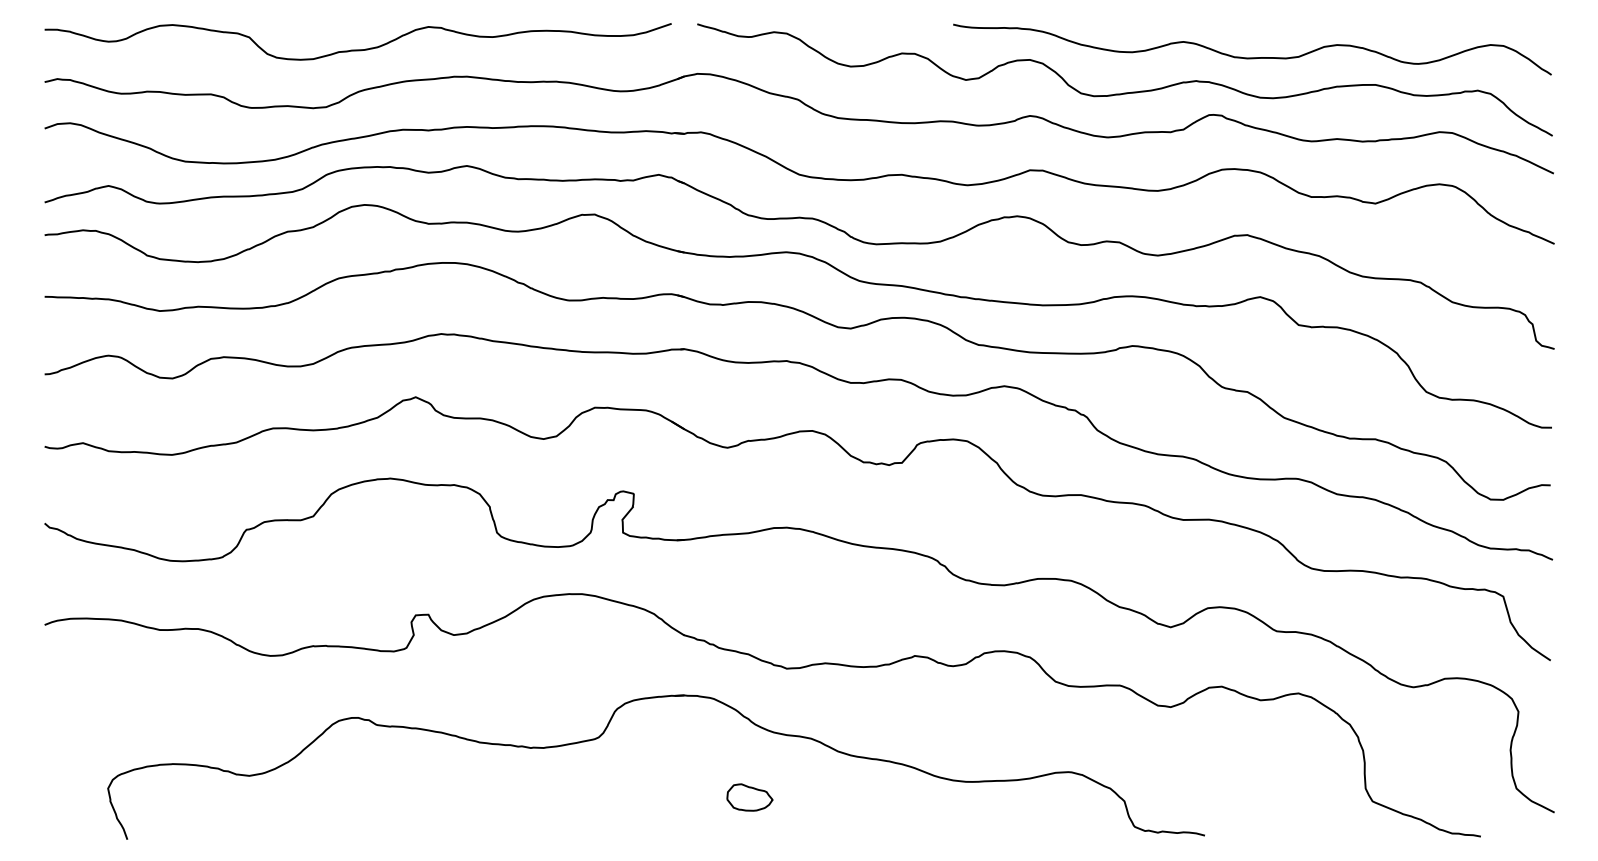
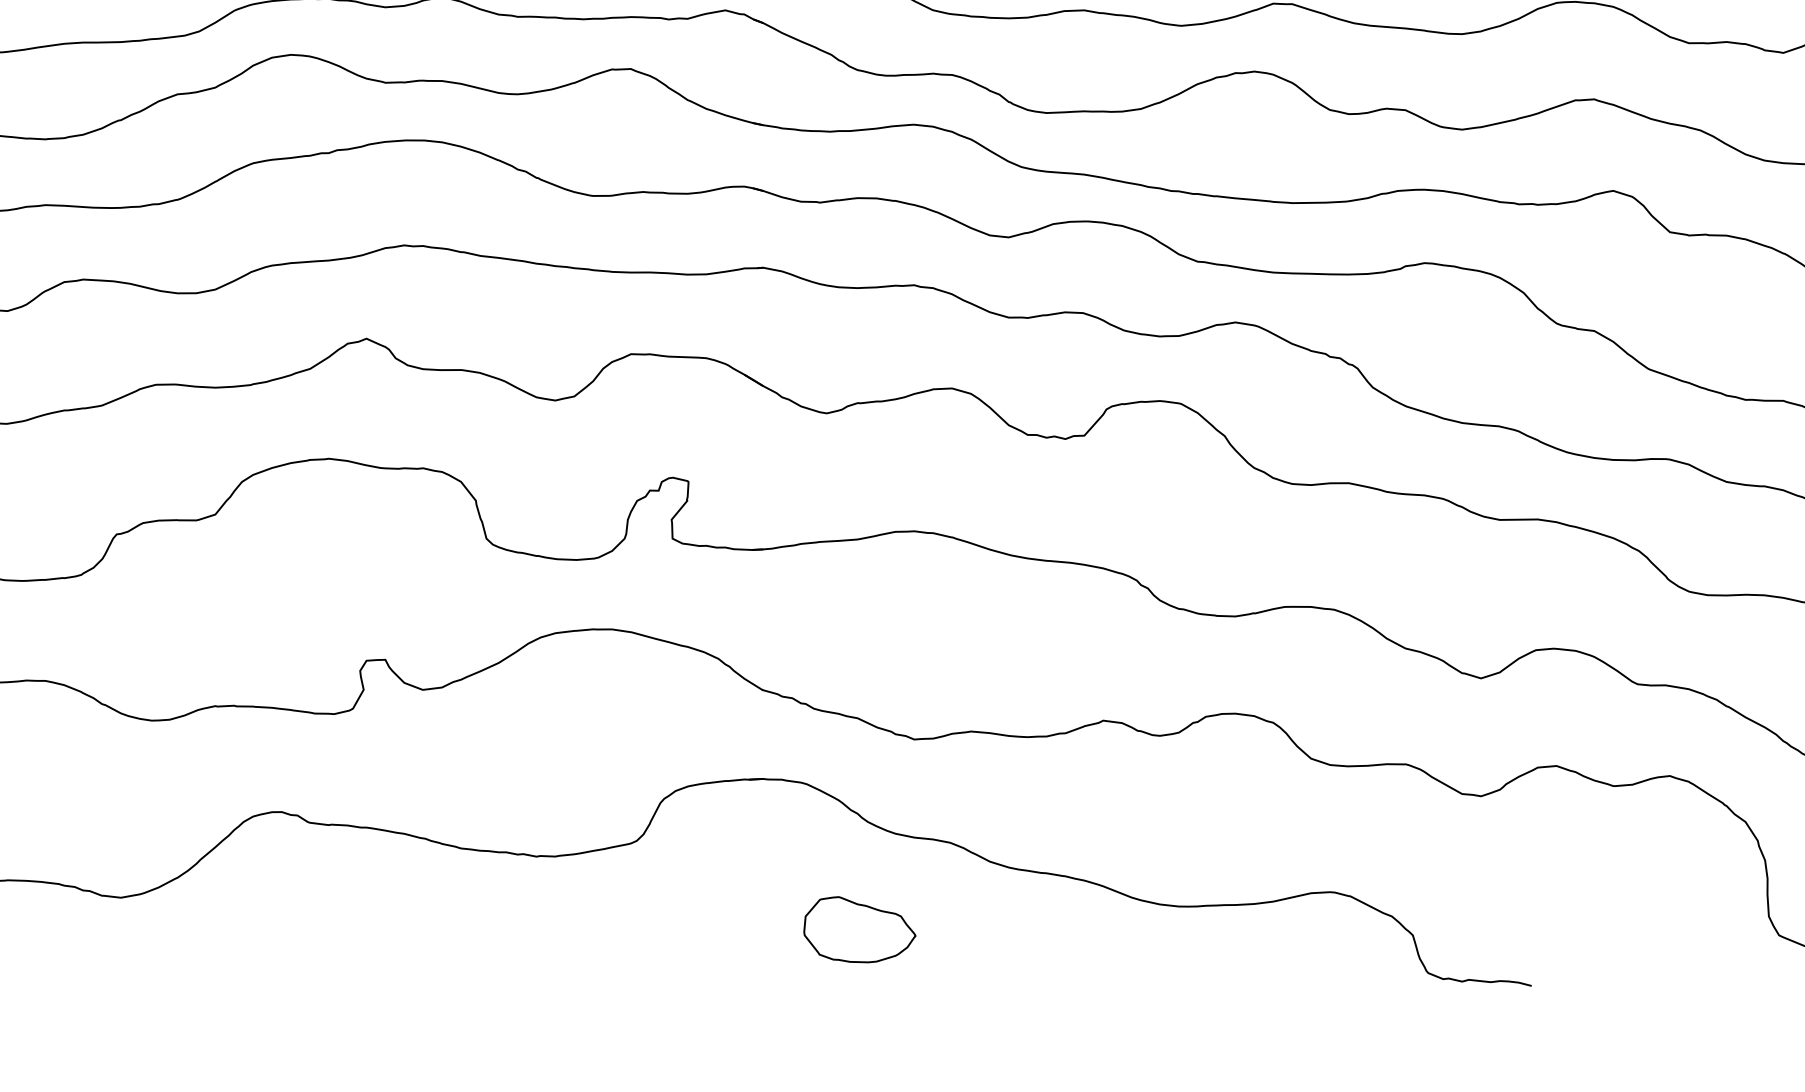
part: (749, 797) -> (859, 929), size x1.67

